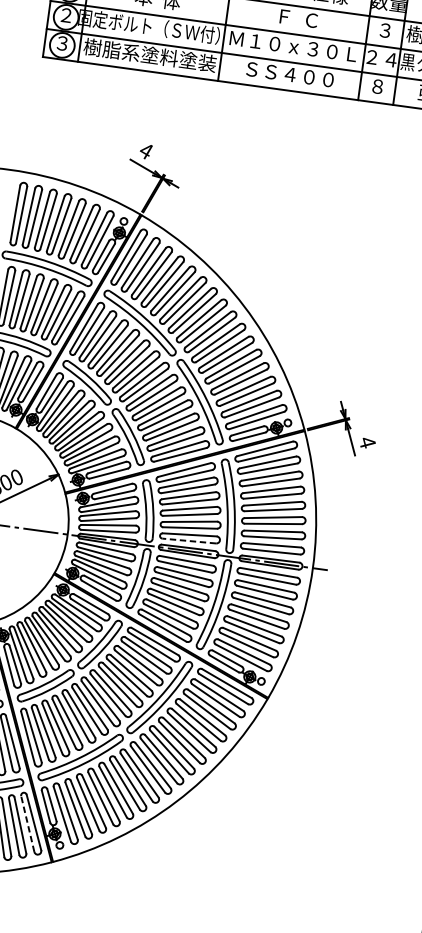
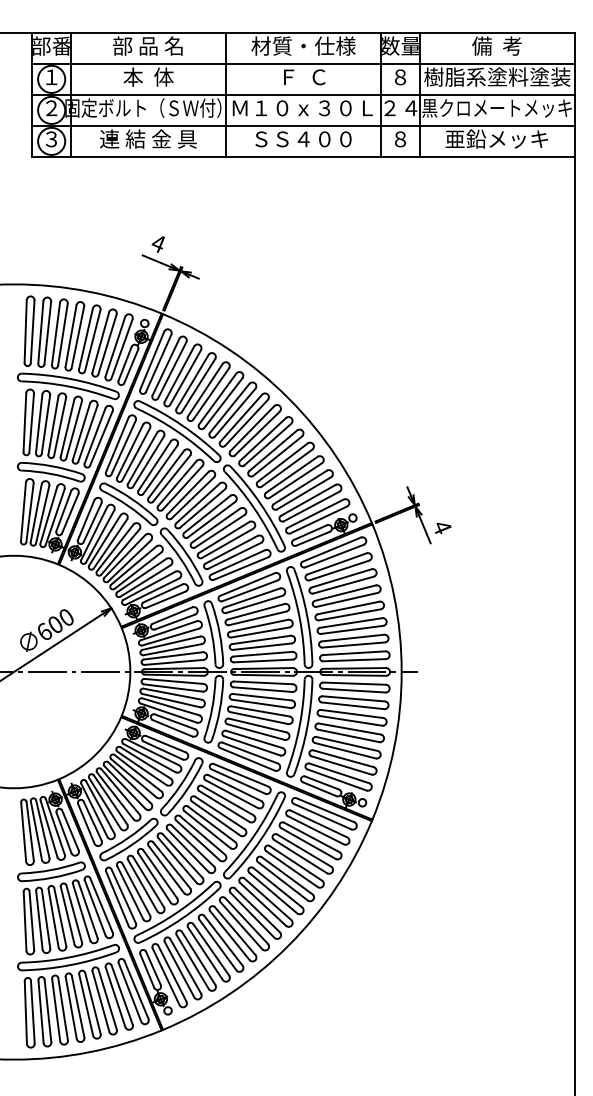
text: (385, 30) -> (400, 77), ３ -> ８
text: (150, 54) -> (148, 138), 樹脂系塗料塗装 -> 連 結 金 具
line: (189, 540) -> (263, 660), dashed -> solid
line: (27, 824) -> (129, 992), dashed -> solid

